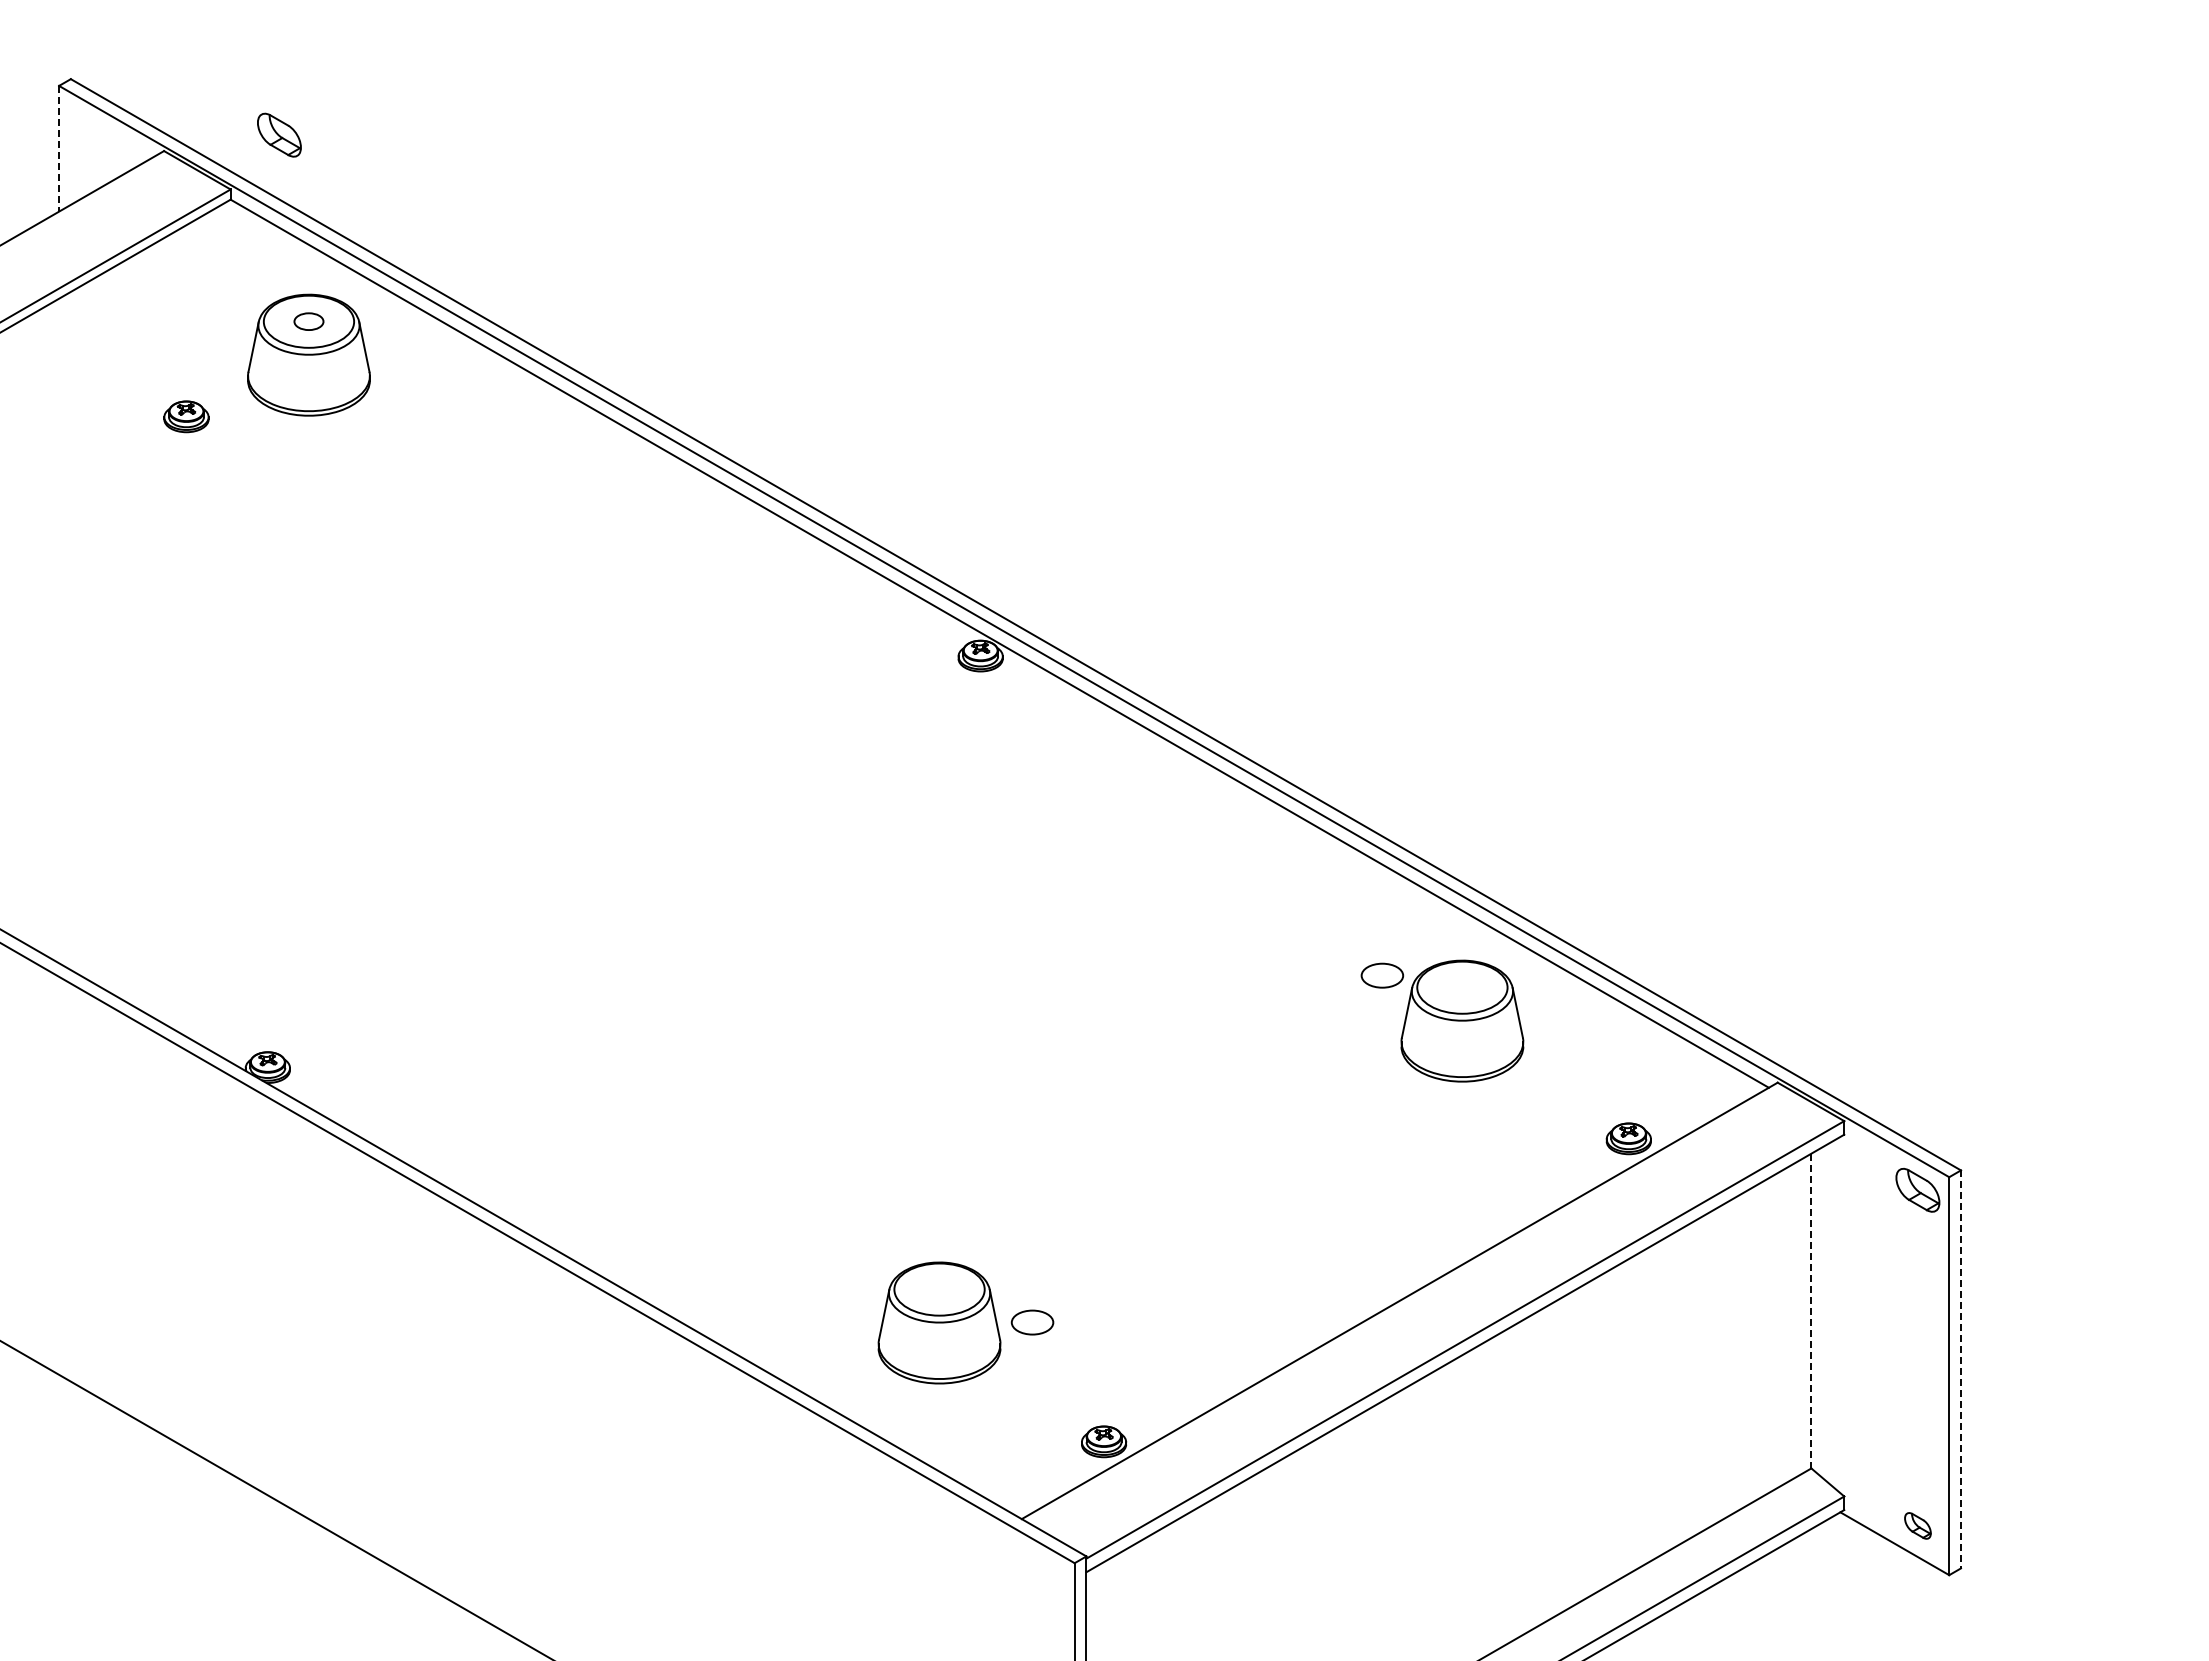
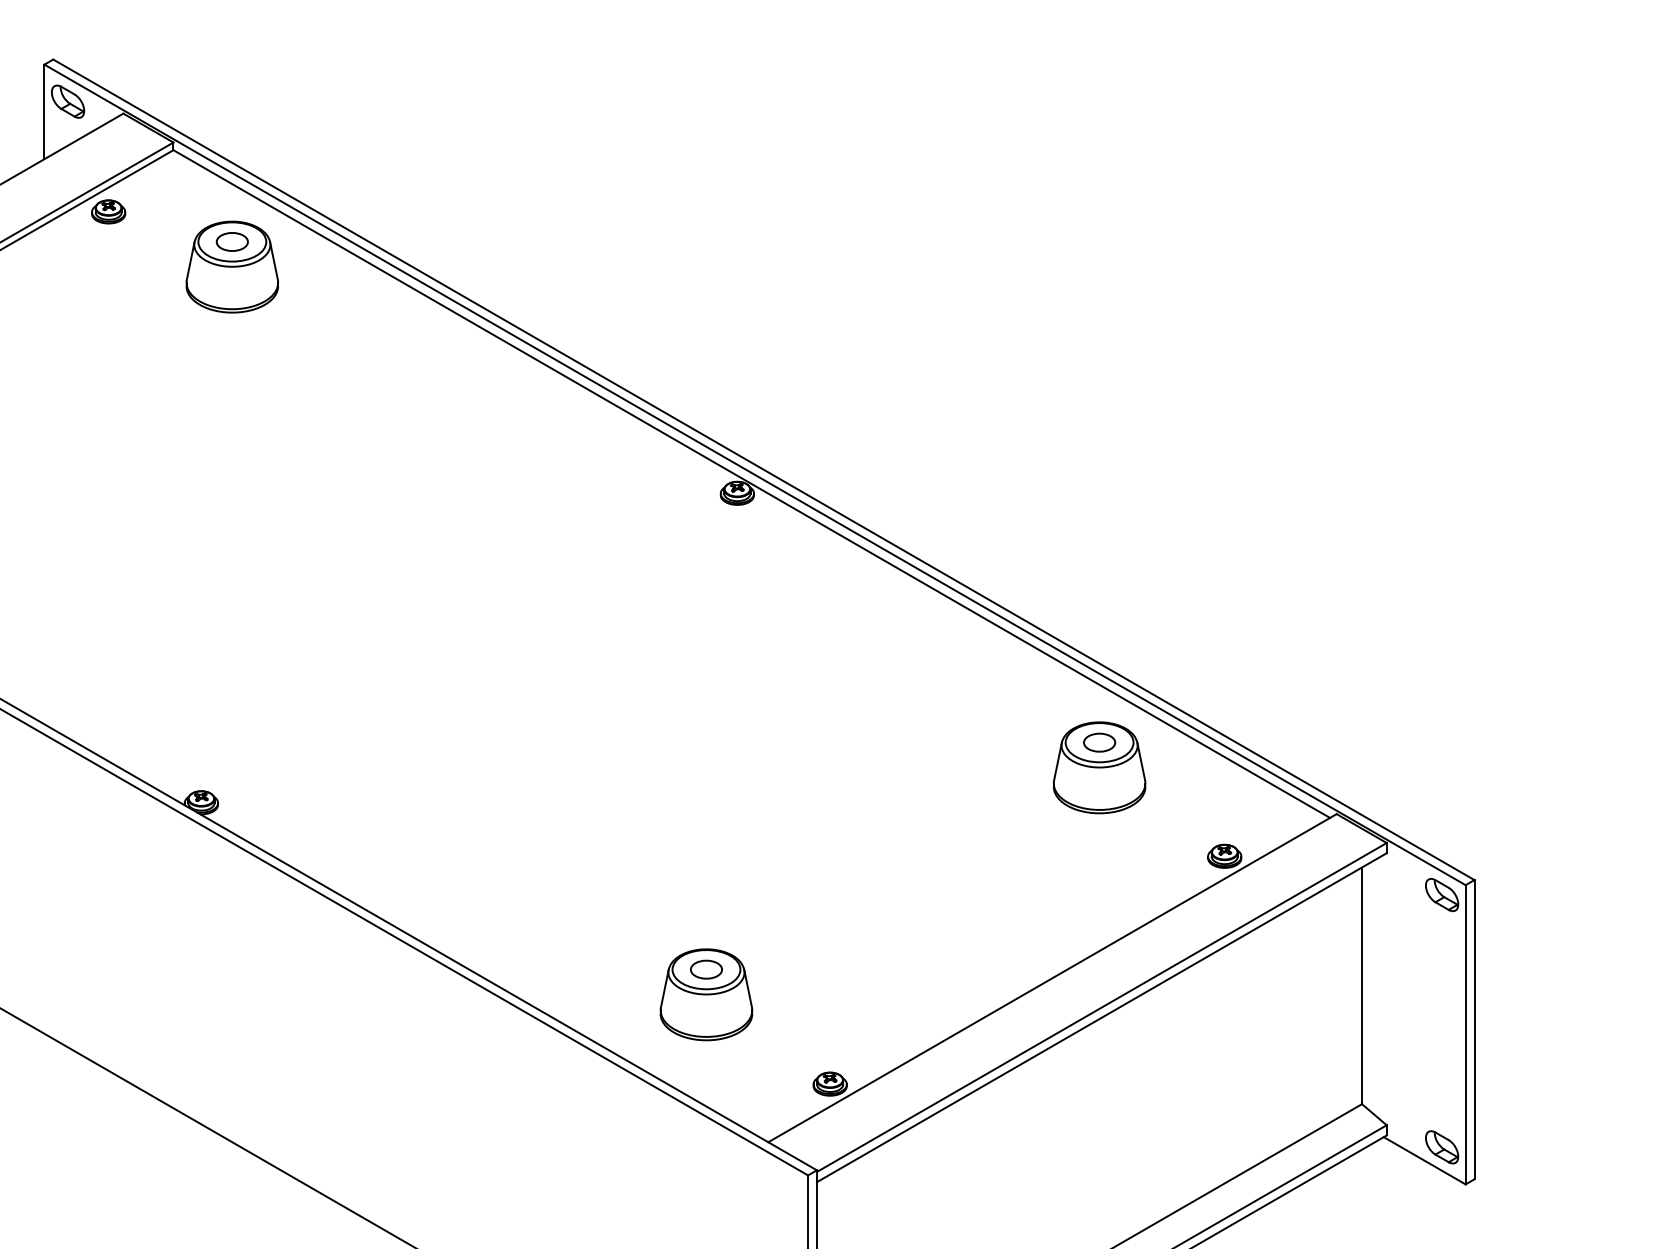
part: (279, 134) -> (68, 101), moved
line: (59, 148) -> (44, 111), dashed -> solid
part: (308, 321) -> (231, 241), size x1.43
part: (186, 416) -> (108, 211), moved
part: (1382, 975) -> (1099, 742), moved
line: (1811, 1310) -> (1362, 985), dashed -> solid
part: (1032, 1322) -> (706, 969), moved
line: (1961, 1369) -> (1474, 1029), dashed -> solid
part: (1917, 1525) -> (1441, 1147), size x1.67

